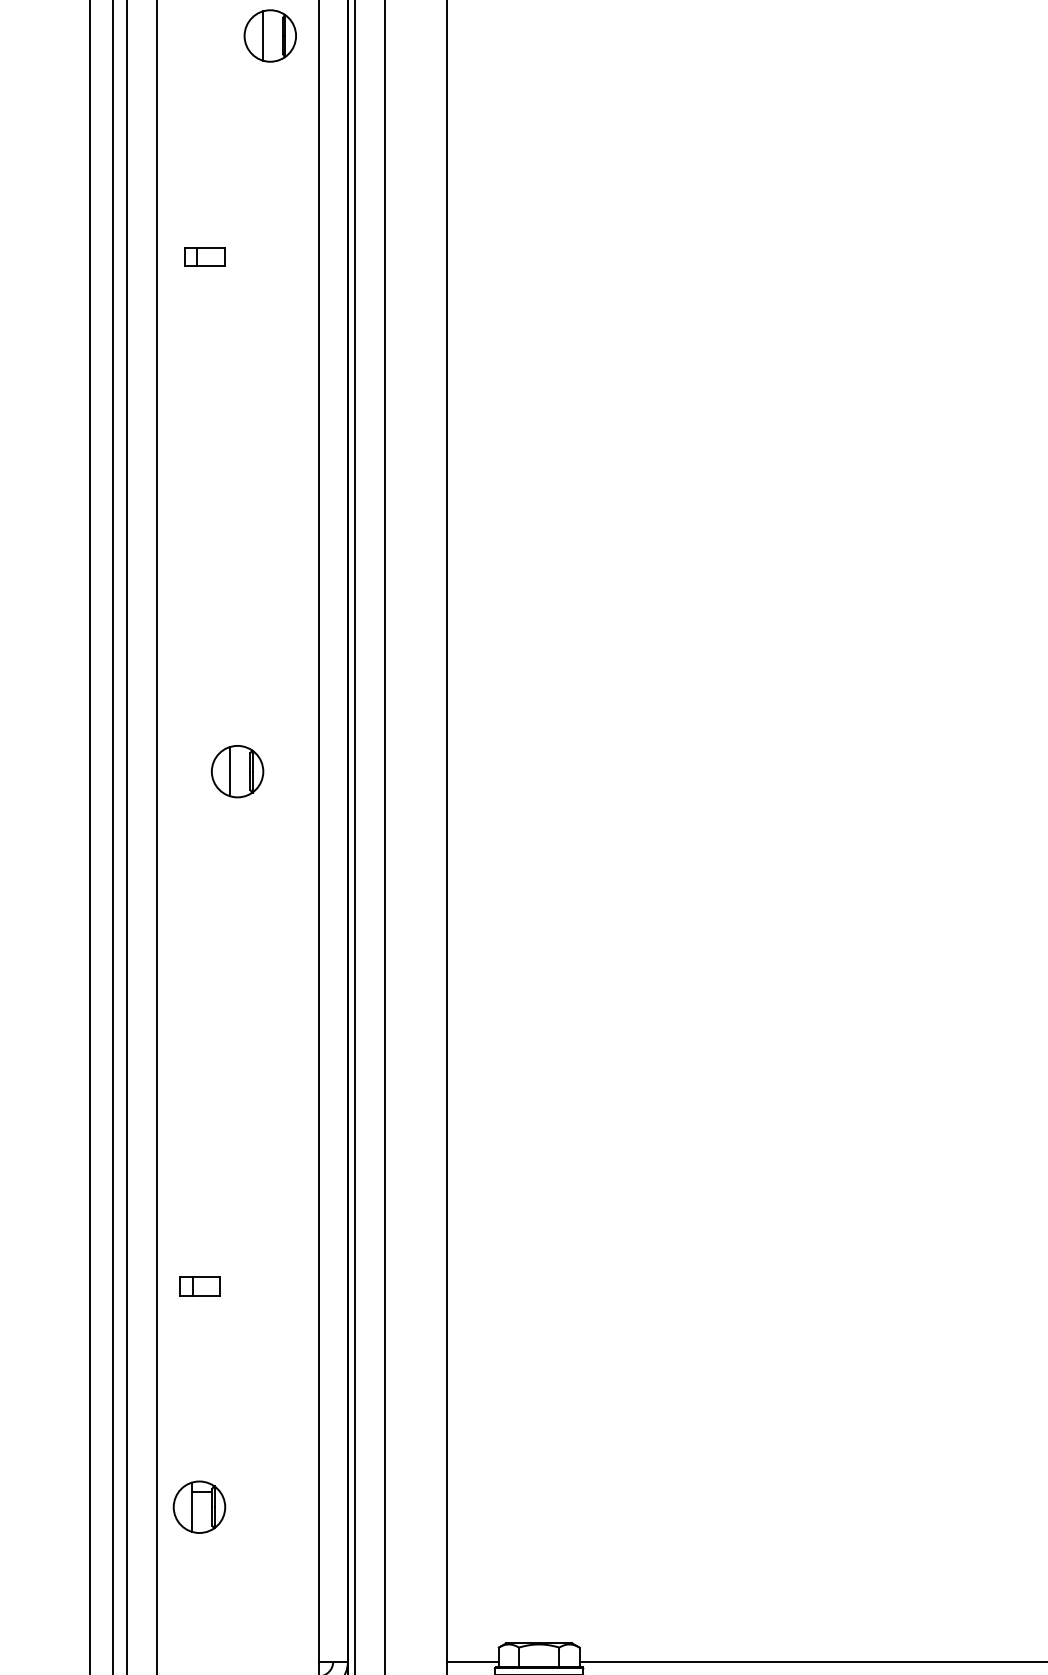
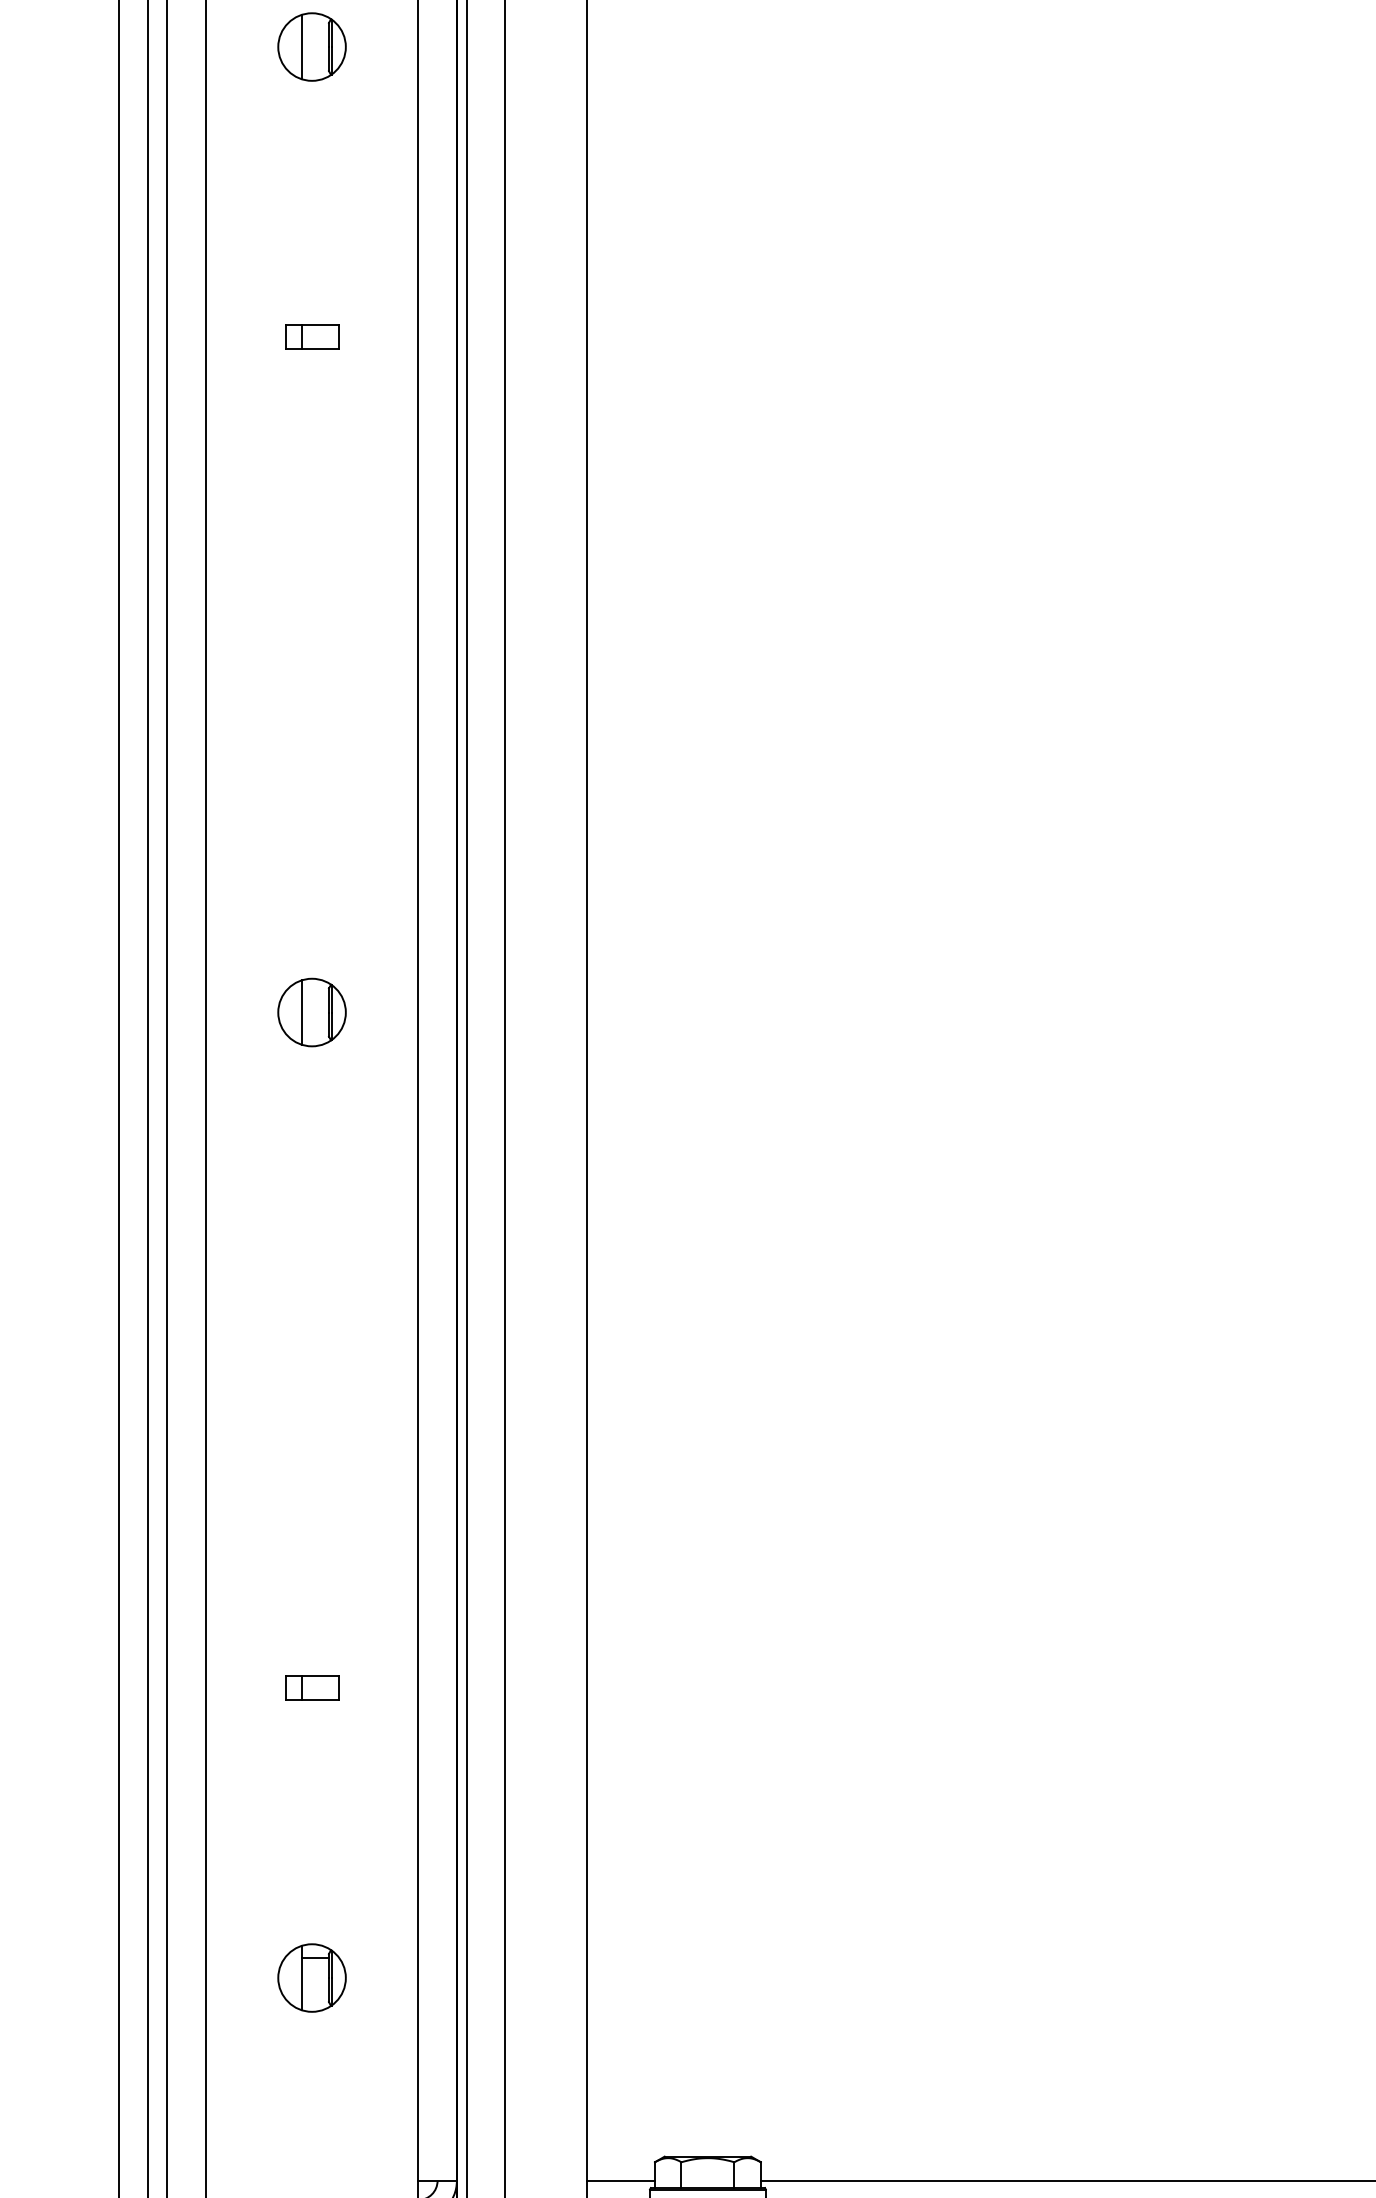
part: (269, 35) -> (311, 46), moved
part: (205, 256) -> (312, 336), moved
part: (200, 1285) -> (312, 1687), moved
part: (199, 1506) -> (311, 1977), moved

